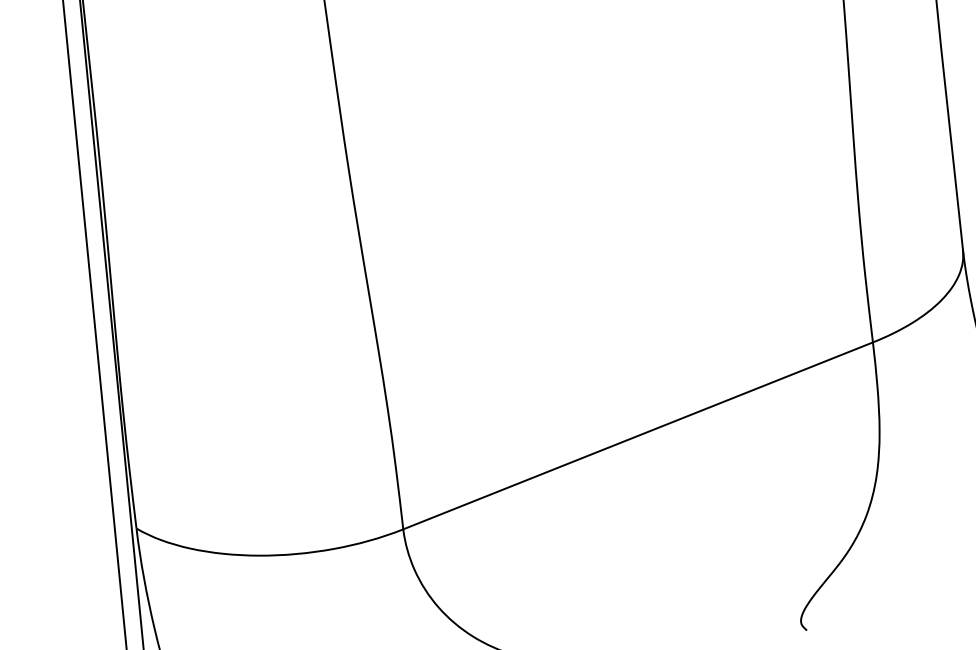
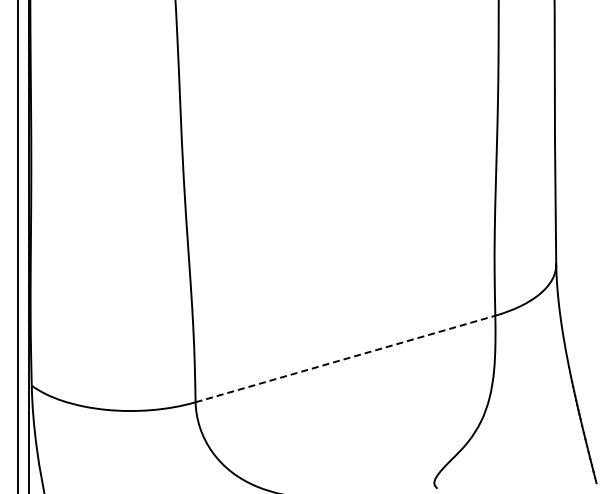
line: (638, 436) -> (345, 359), solid -> dashed

